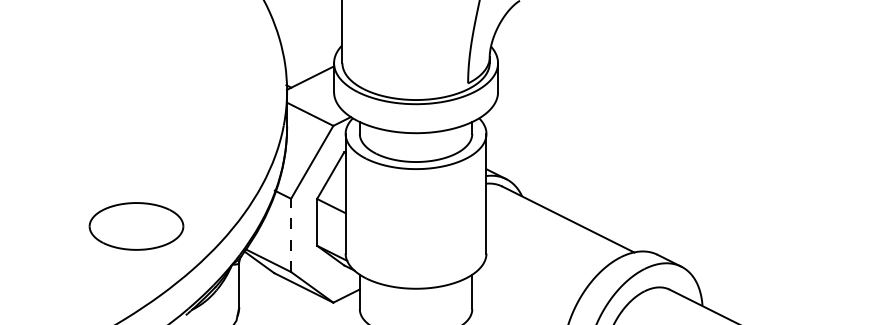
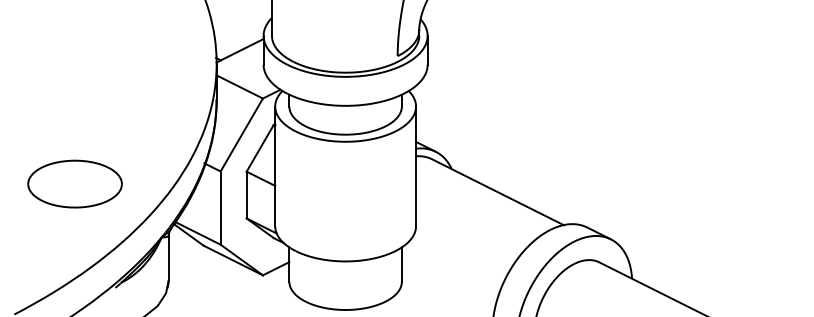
part: (136, 226) -> (75, 184), moved
line: (291, 235) -> (221, 208), dashed -> solid

